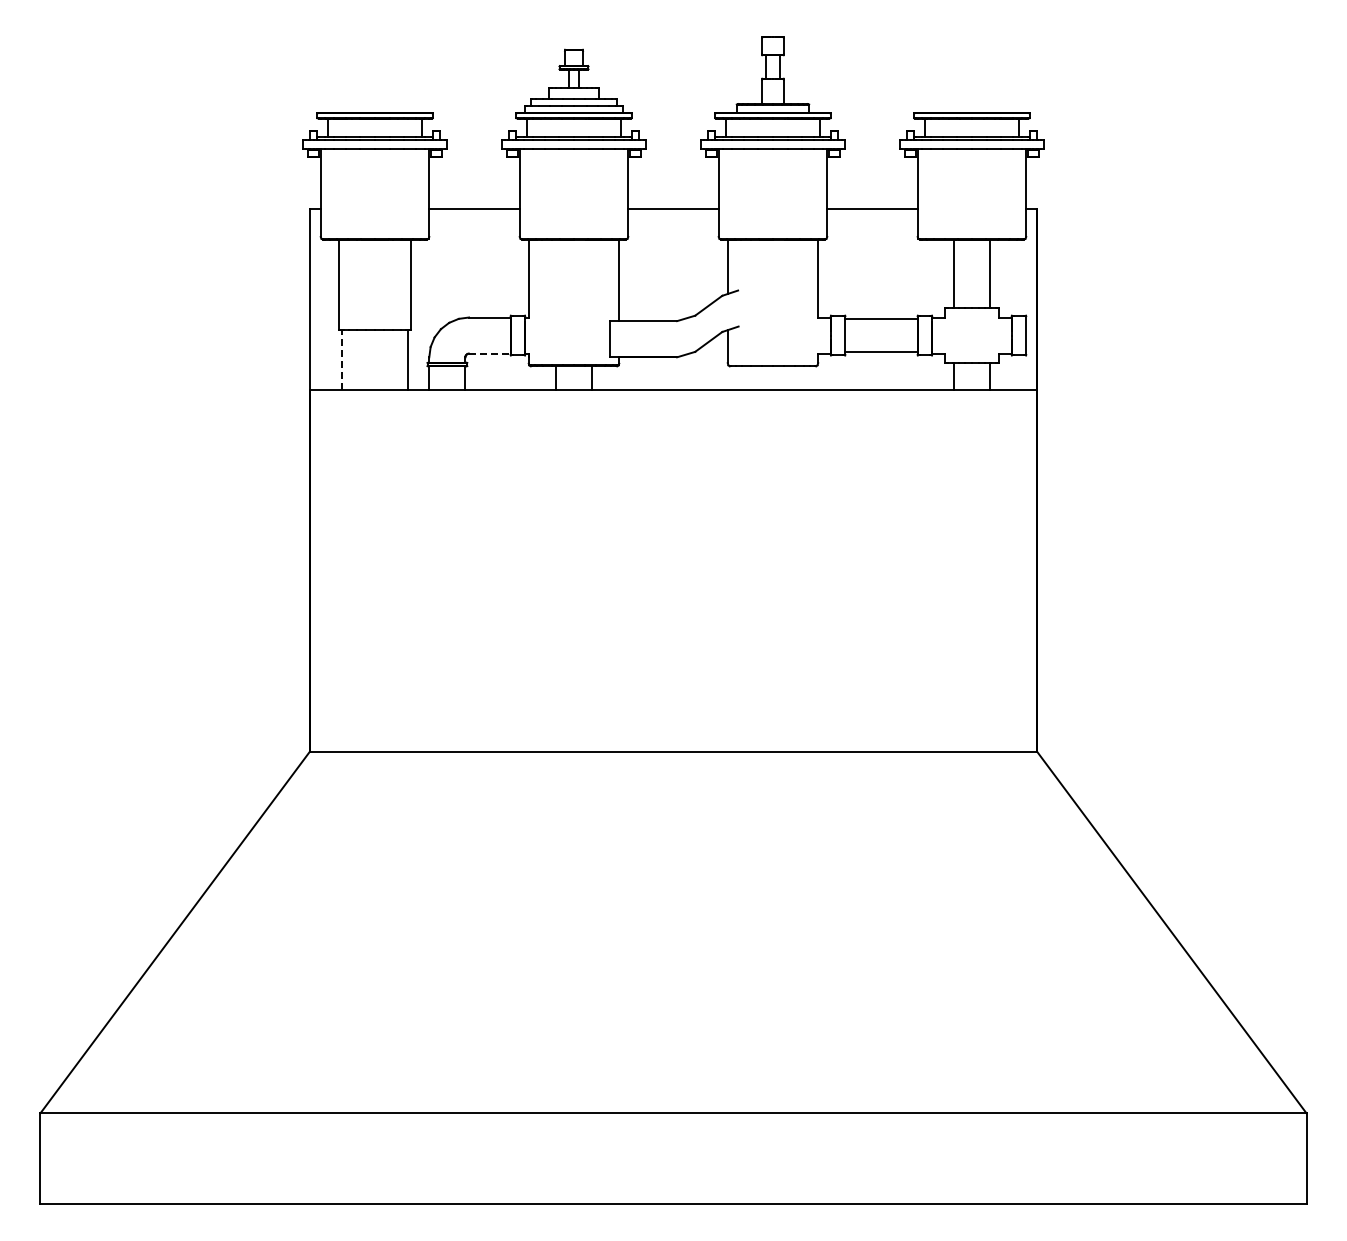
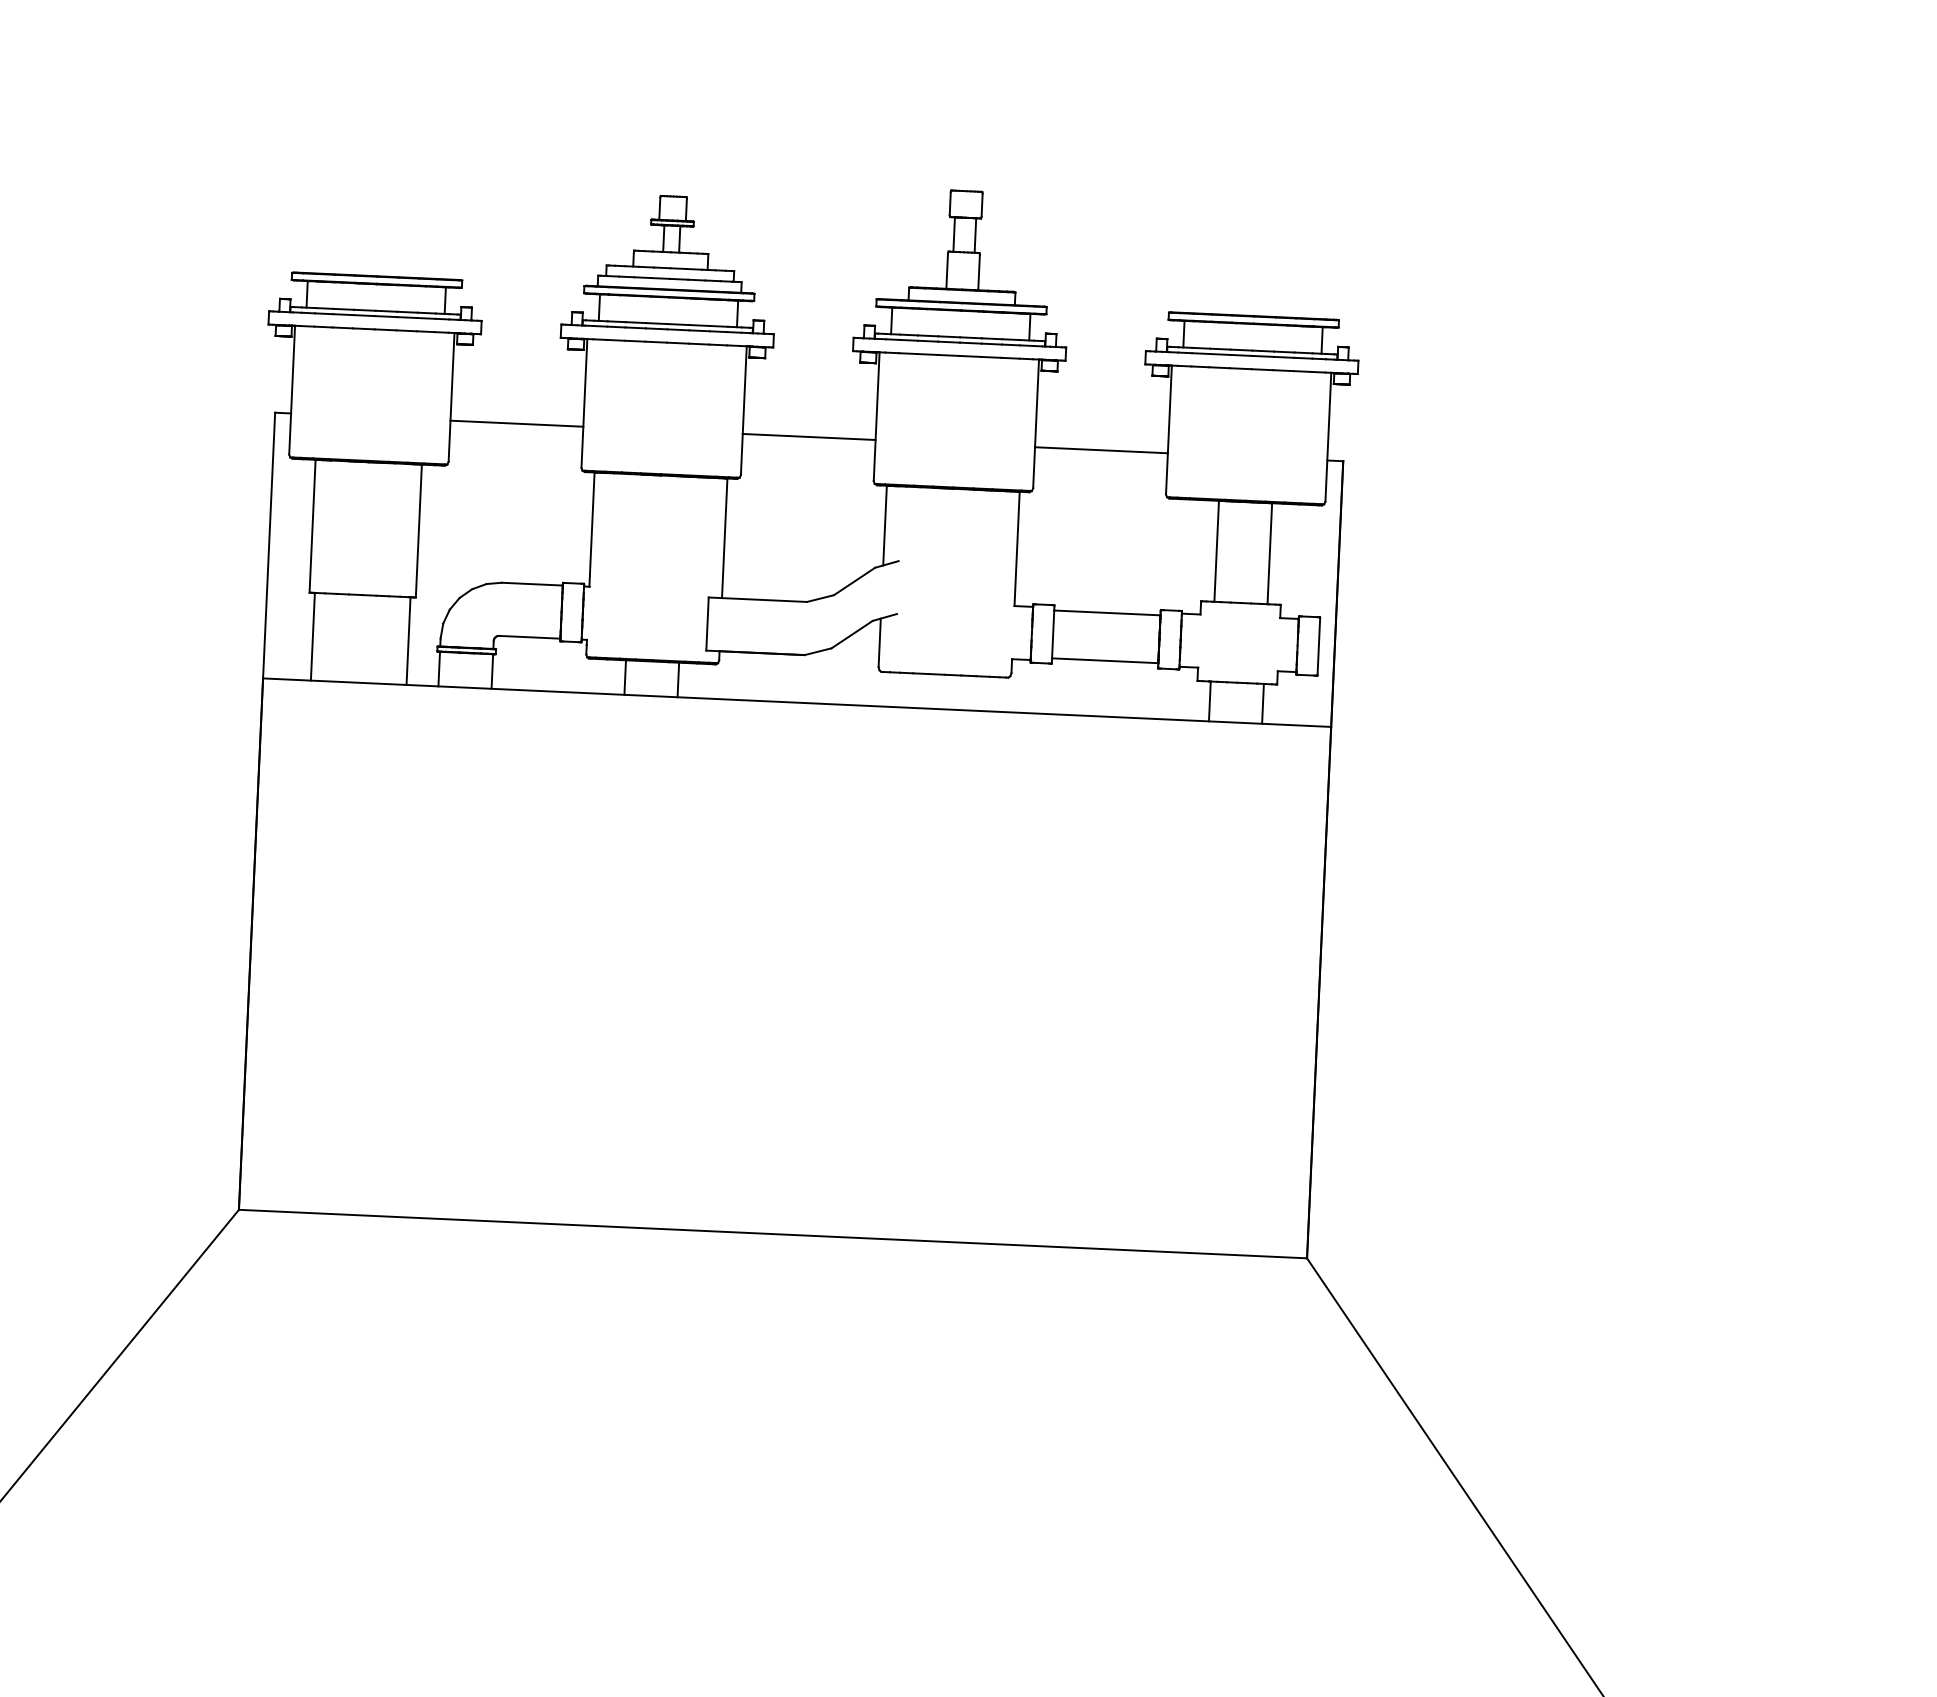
line: (489, 353) -> (529, 636), dashed -> solid
line: (342, 360) -> (312, 637), dashed -> solid

